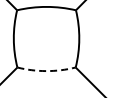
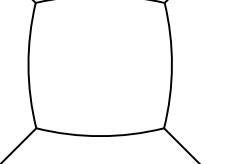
arc: (46, 71) -> (100, 137), dashed -> solid

